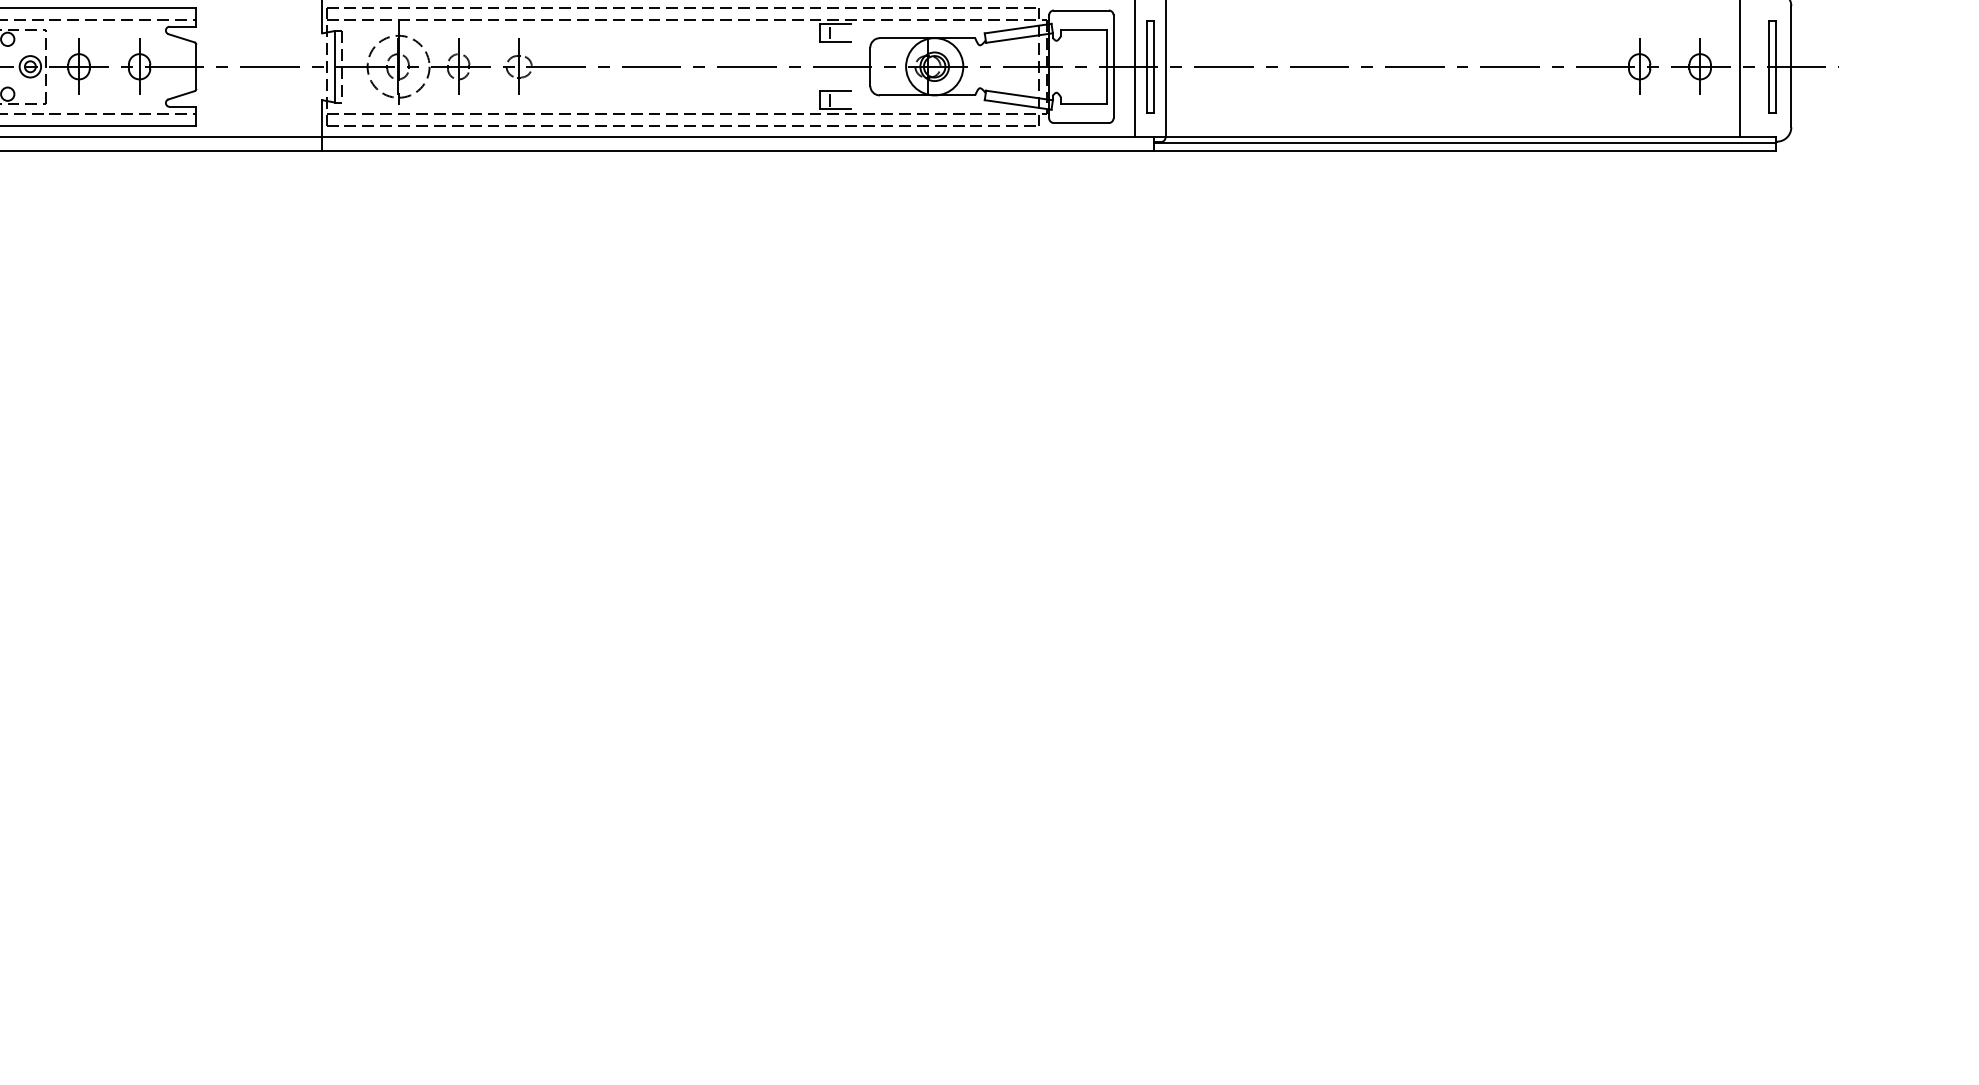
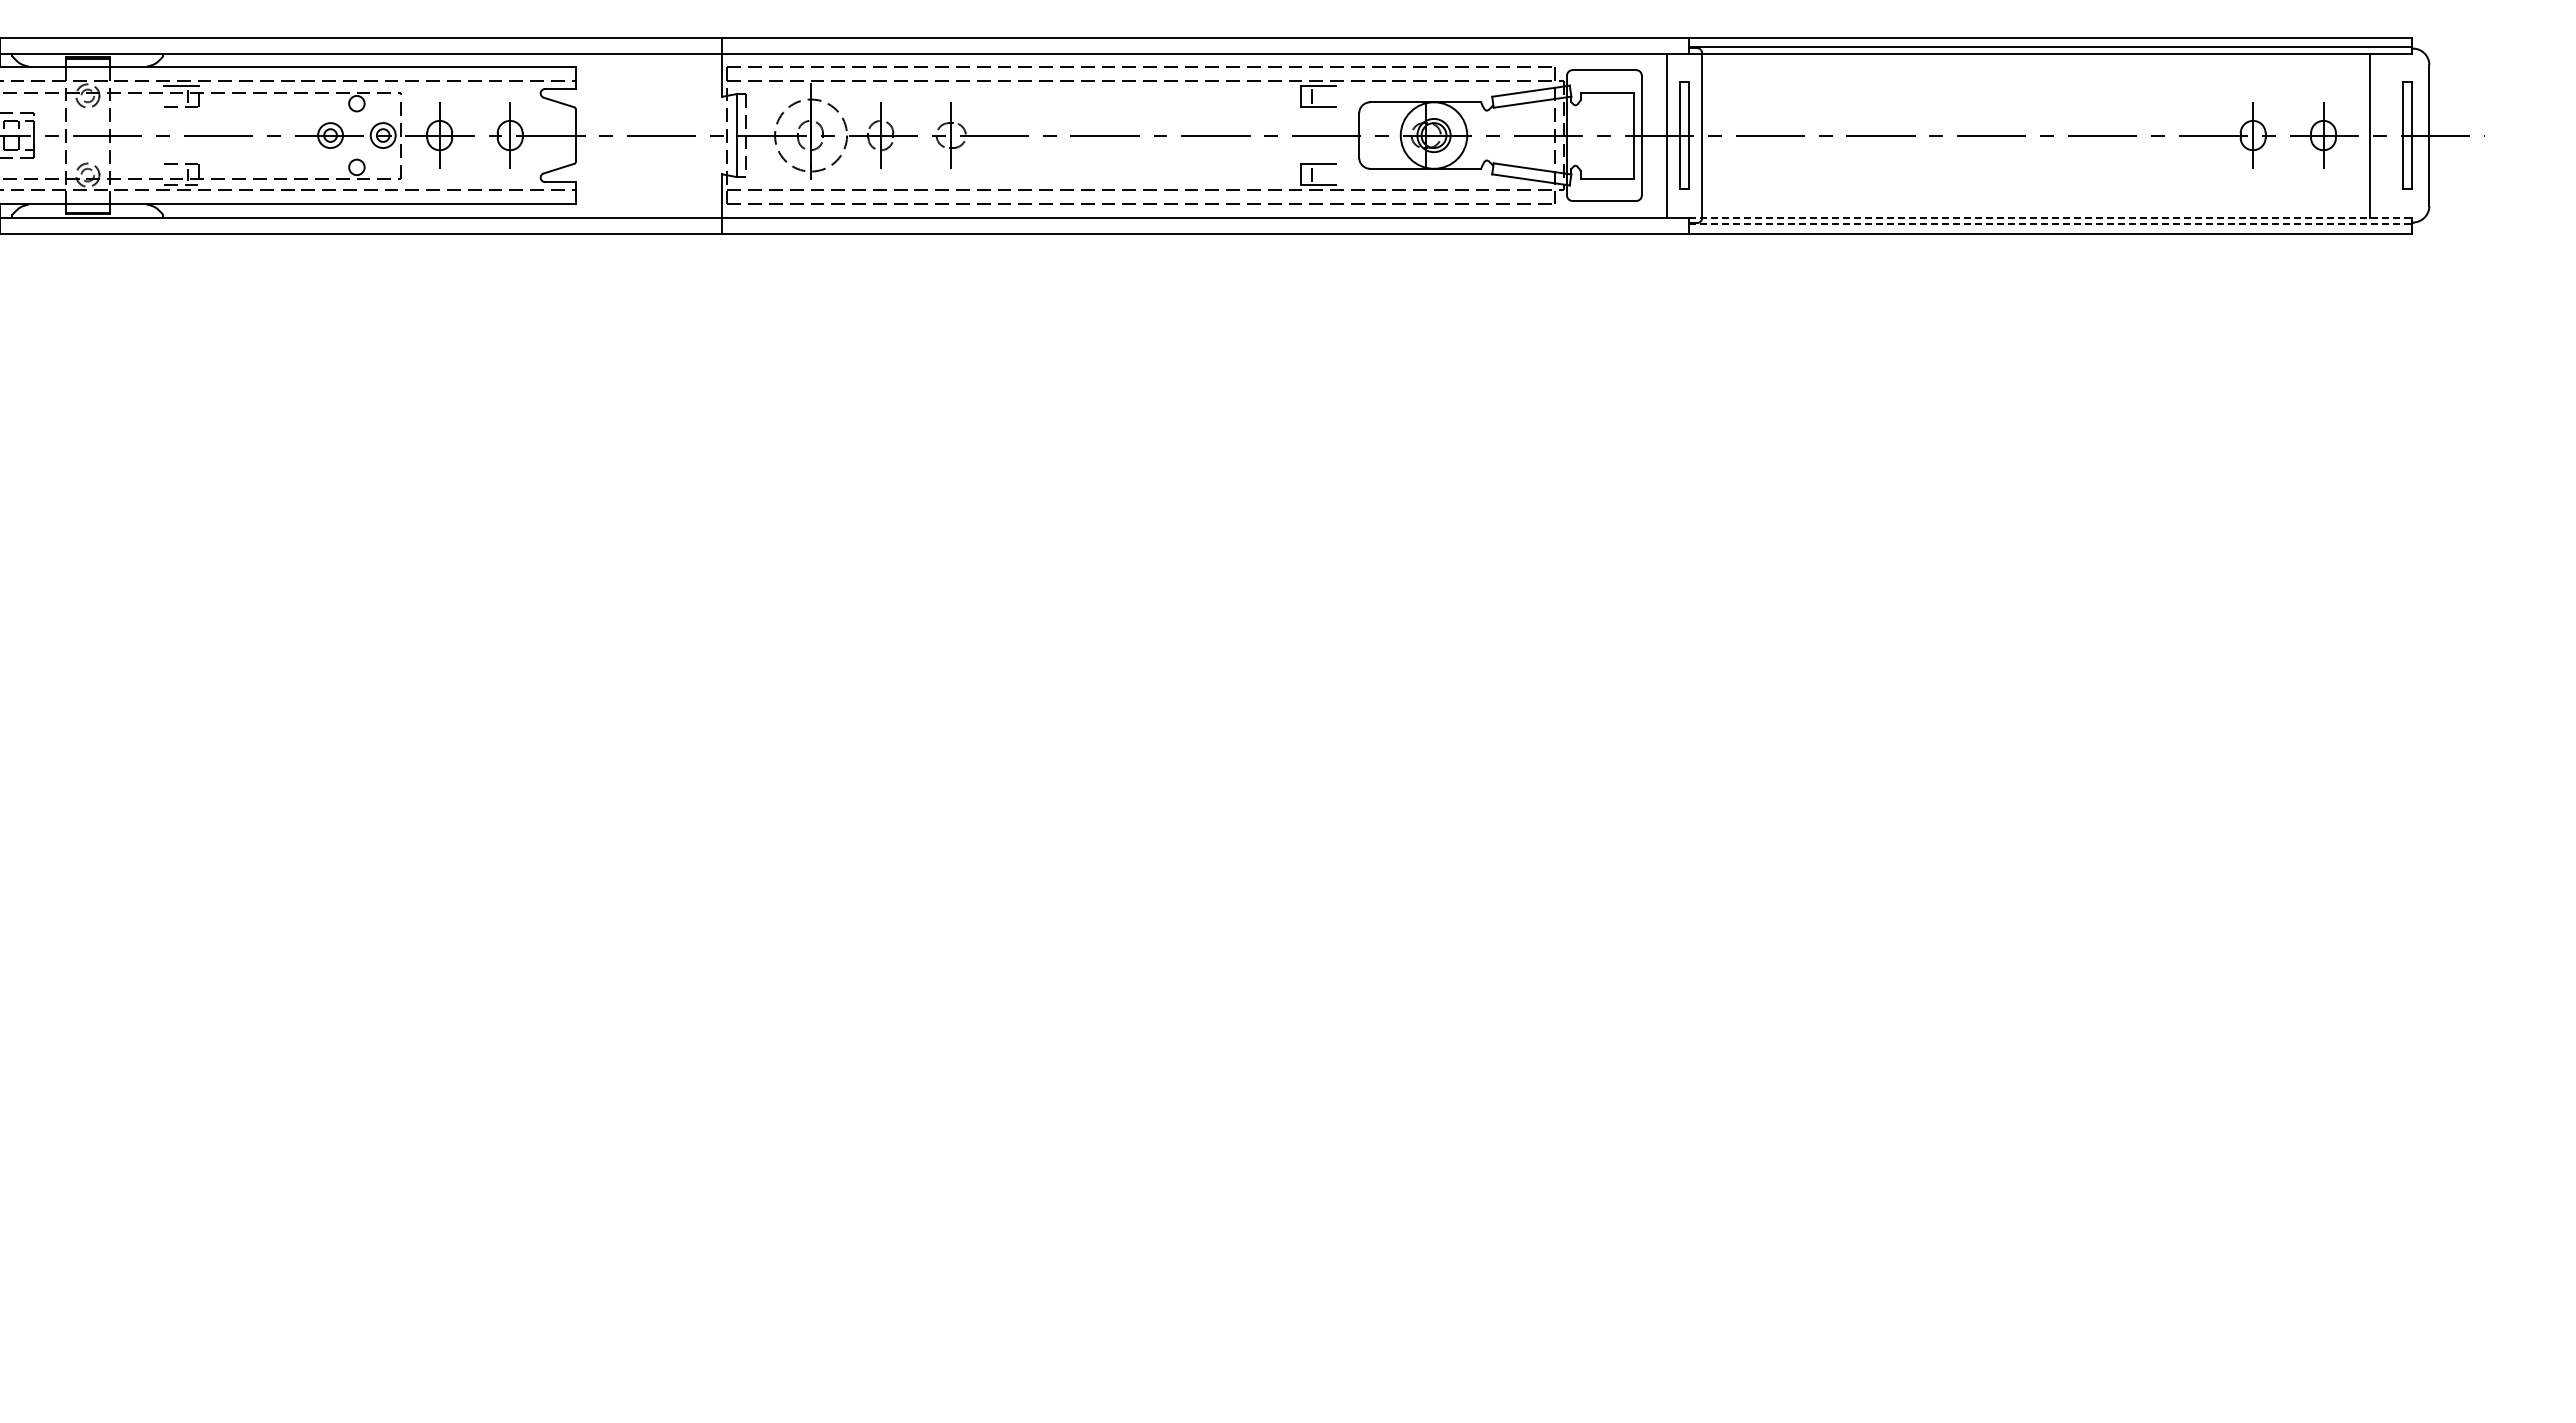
line: (1465, 137) -> (2050, 217), solid -> dashed
line: (1465, 142) -> (2050, 223), solid -> dashed

